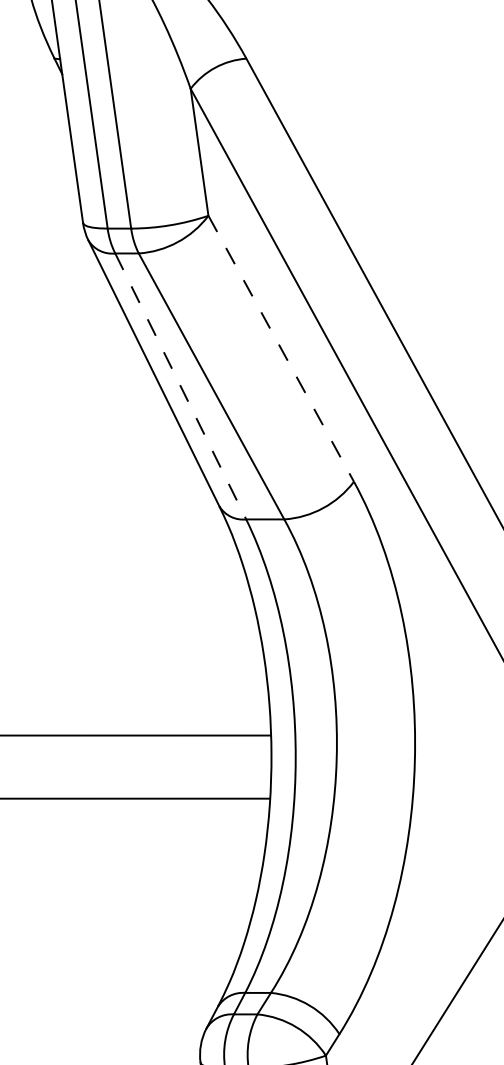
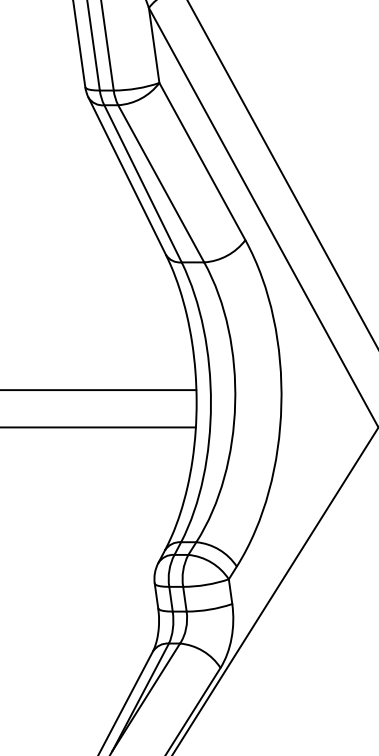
line: (281, 348) -> (202, 161), dashed -> solid
line: (181, 385) -> (143, 183), dashed -> solid

